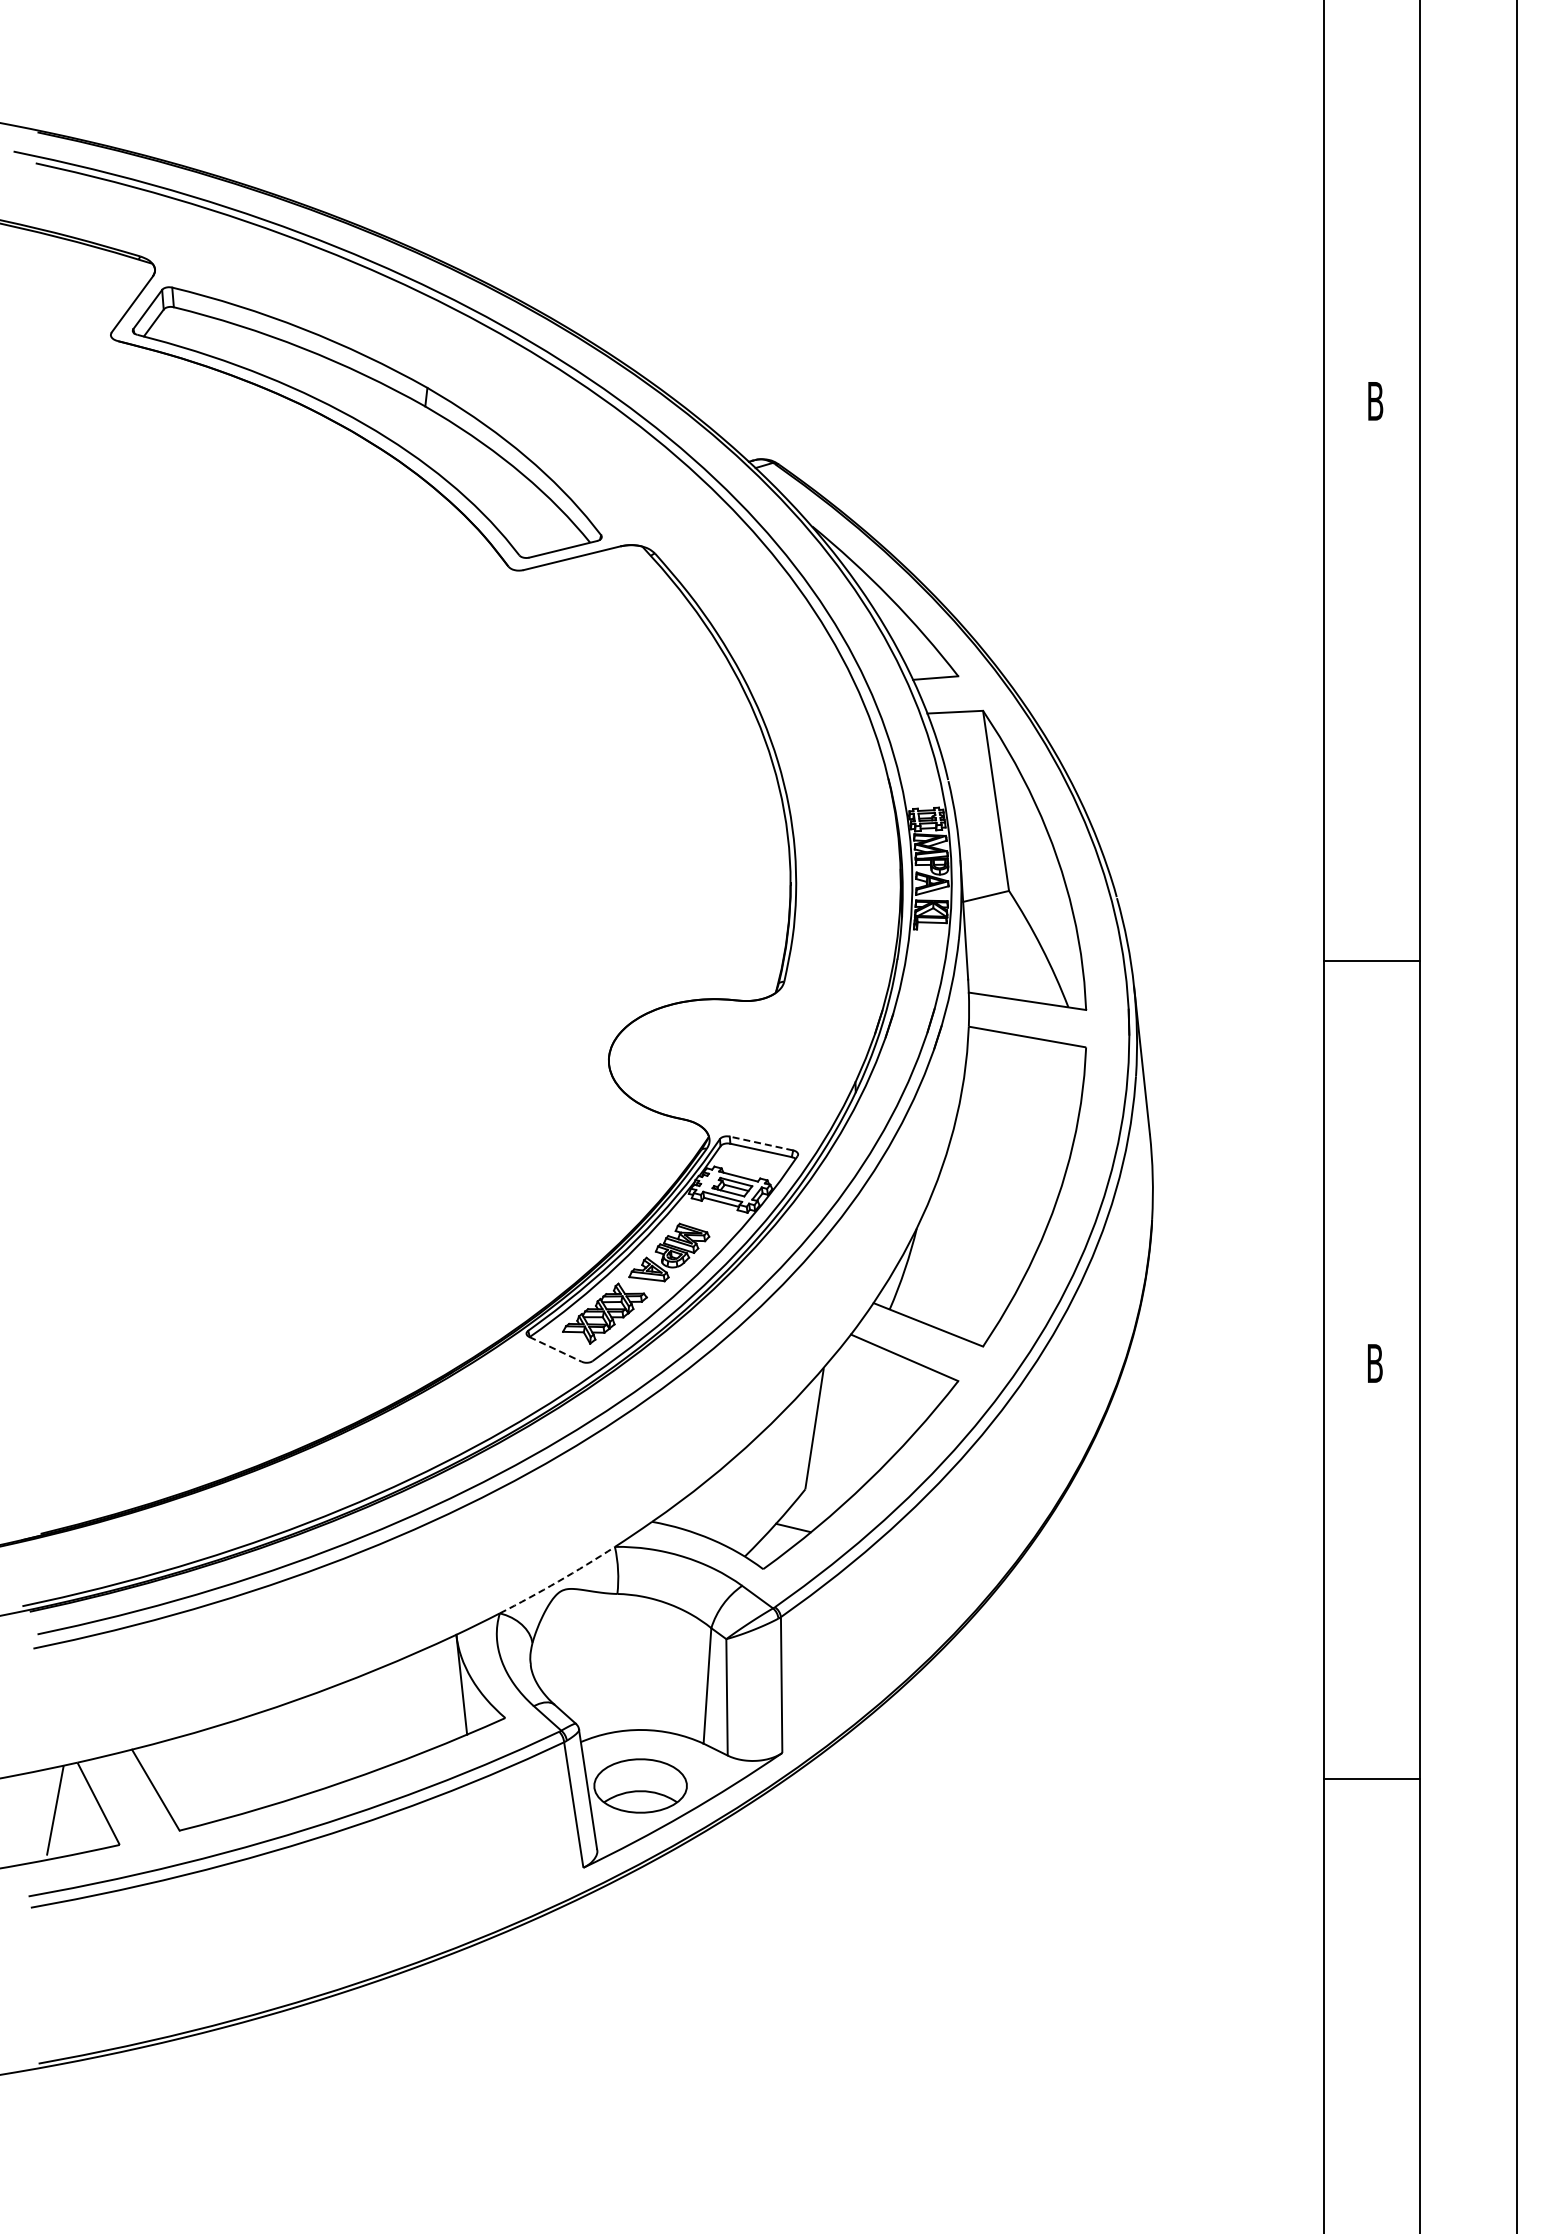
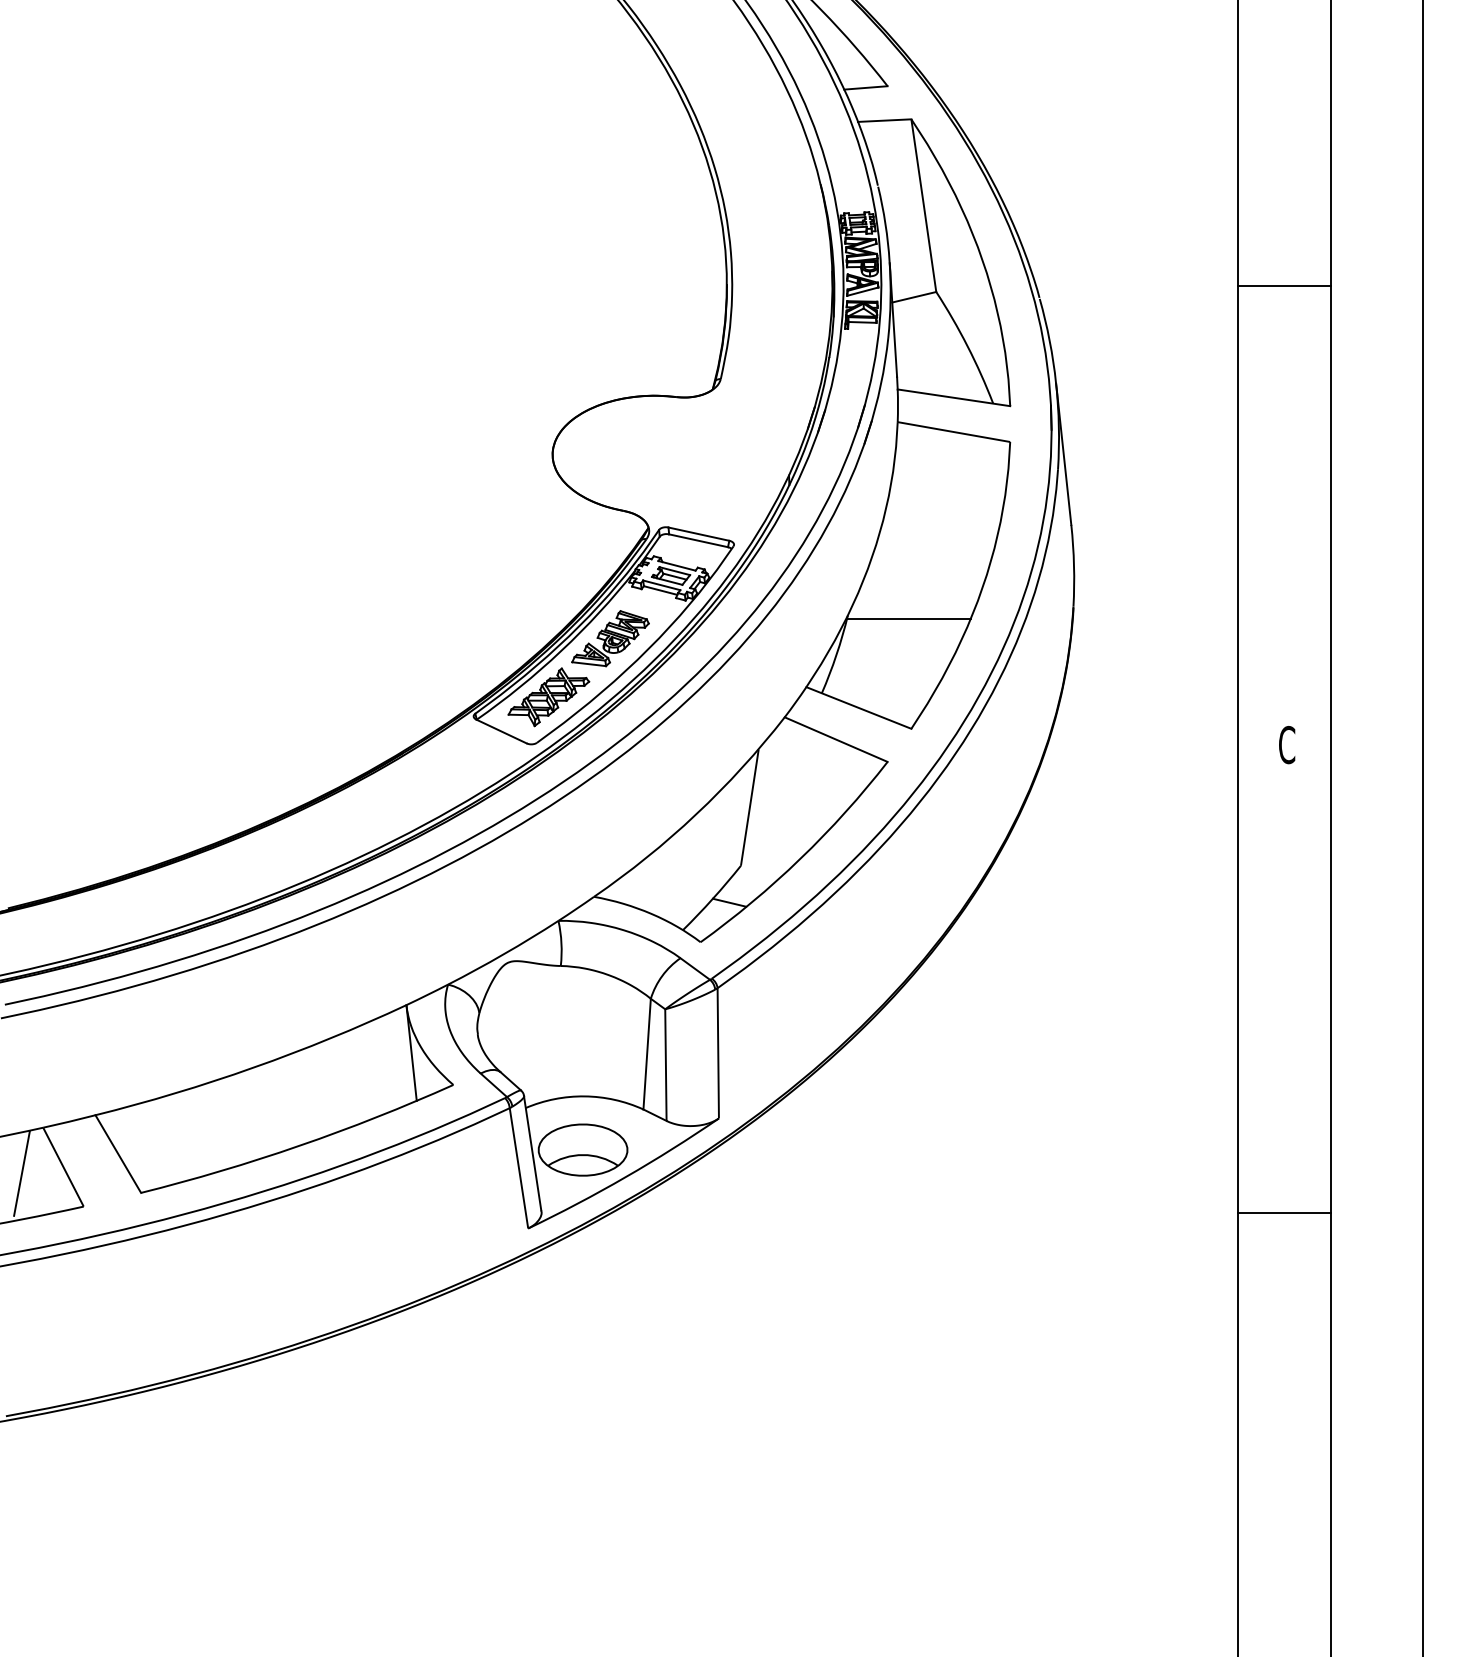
line: (1371, 960) -> (1283, 285), moved
line: (761, 1143) -> (698, 534), dashed -> solid
line: (979, 1232) -> (907, 619), added
line: (556, 1349) -> (502, 731), dashed -> solid
text: (1374, 1363) -> (1286, 745), B -> C
arc: (558, 1581) -> (504, 954), dashed -> solid
line: (1371, 1779) -> (1283, 1212), moved

